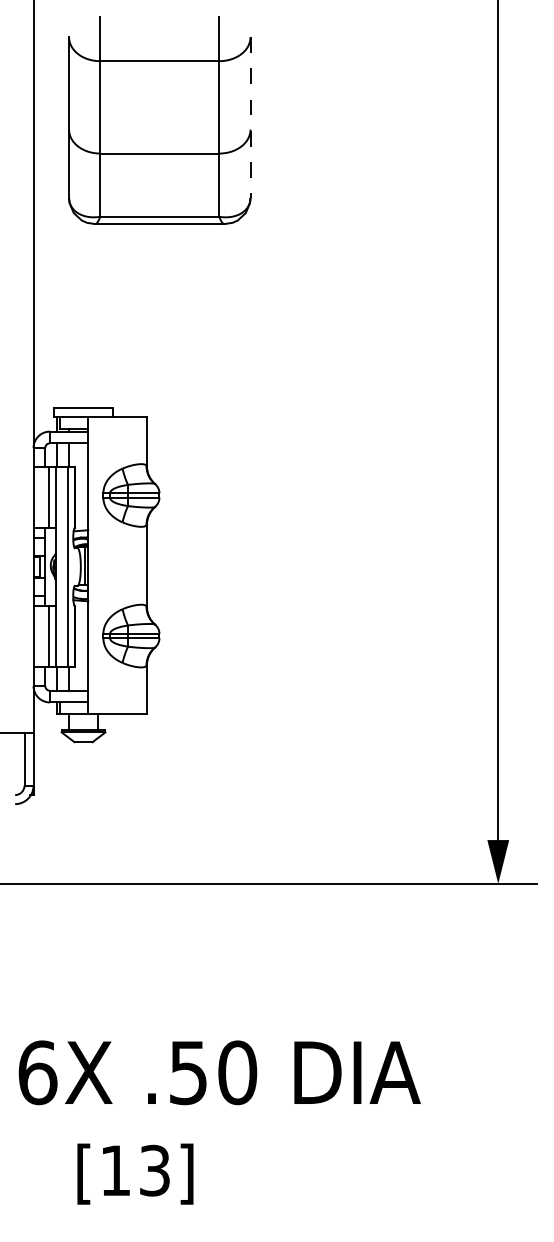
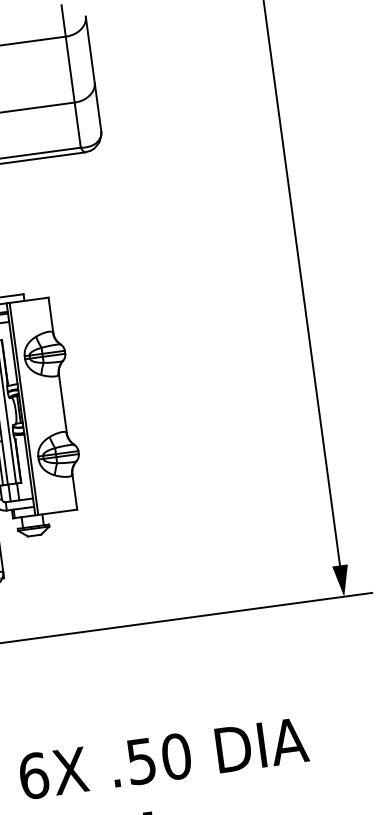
line: (250, 118) -> (93, 74), dashed -> solid
line: (92, 565) -> (23, 408), added

